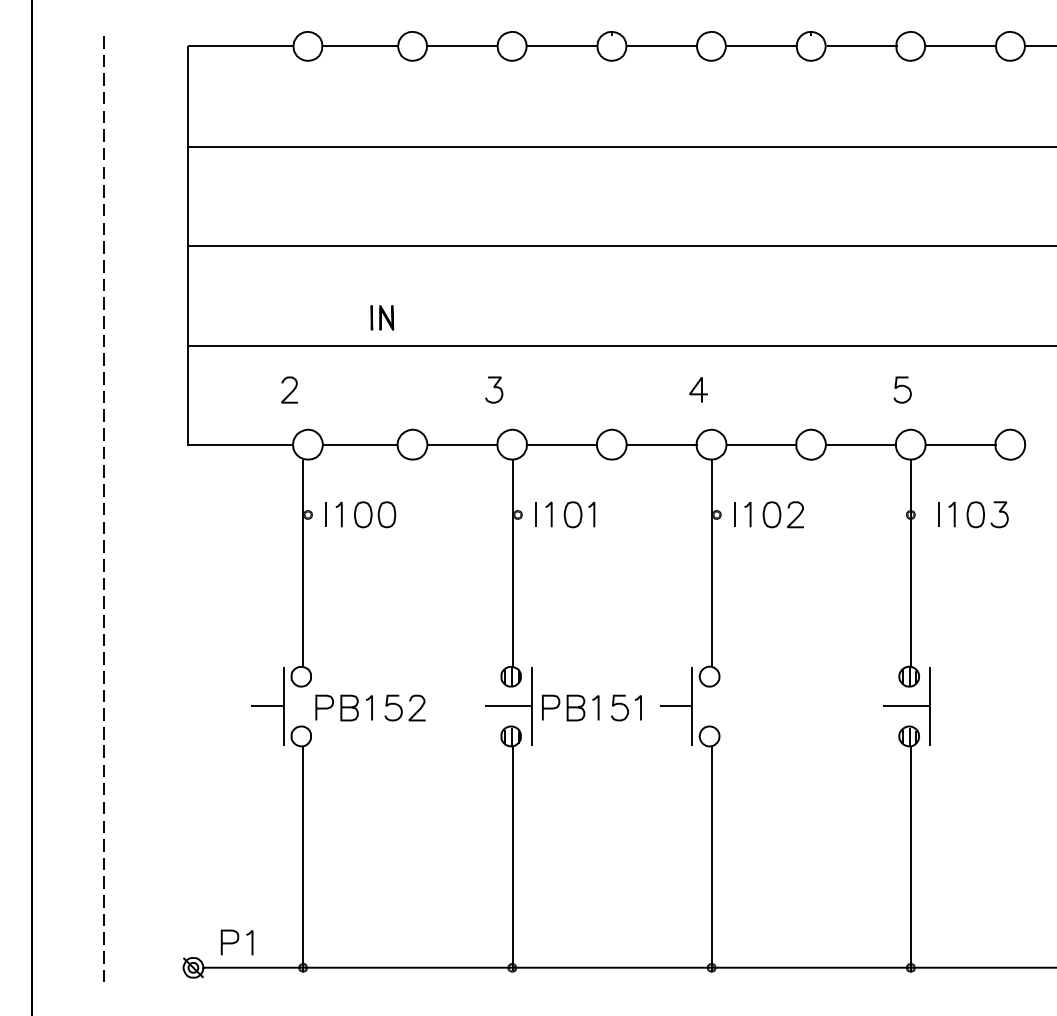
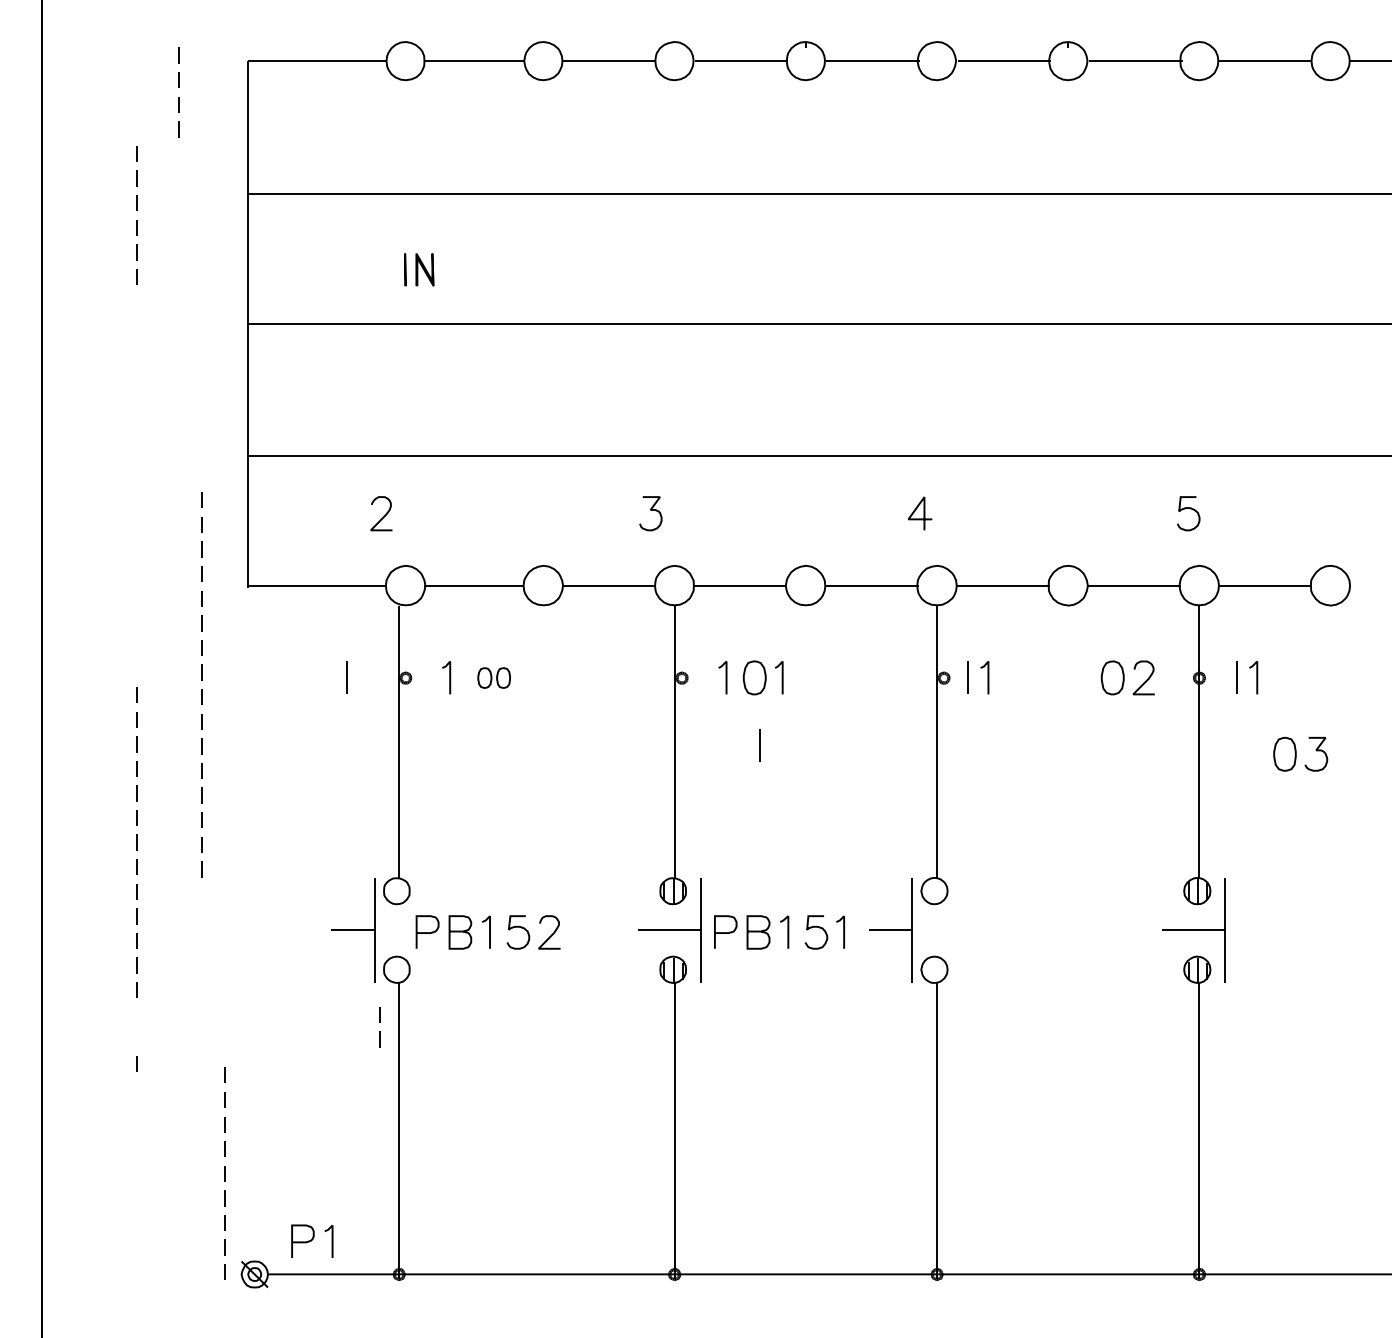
line: (103, 66) -> (178, 87), moved
part: (382, 317) -> (419, 269), moved
line: (103, 365) -> (202, 680), moved
line: (325, 514) -> (345, 677), moved
part: (375, 514) -> (494, 677), size x0.6
line: (535, 514) -> (759, 744), moved
part: (782, 514) -> (1126, 677), moved
part: (987, 514) -> (1300, 753), moved
line: (103, 776) -> (379, 1022), moved
line: (103, 901) -> (224, 1173), moved

